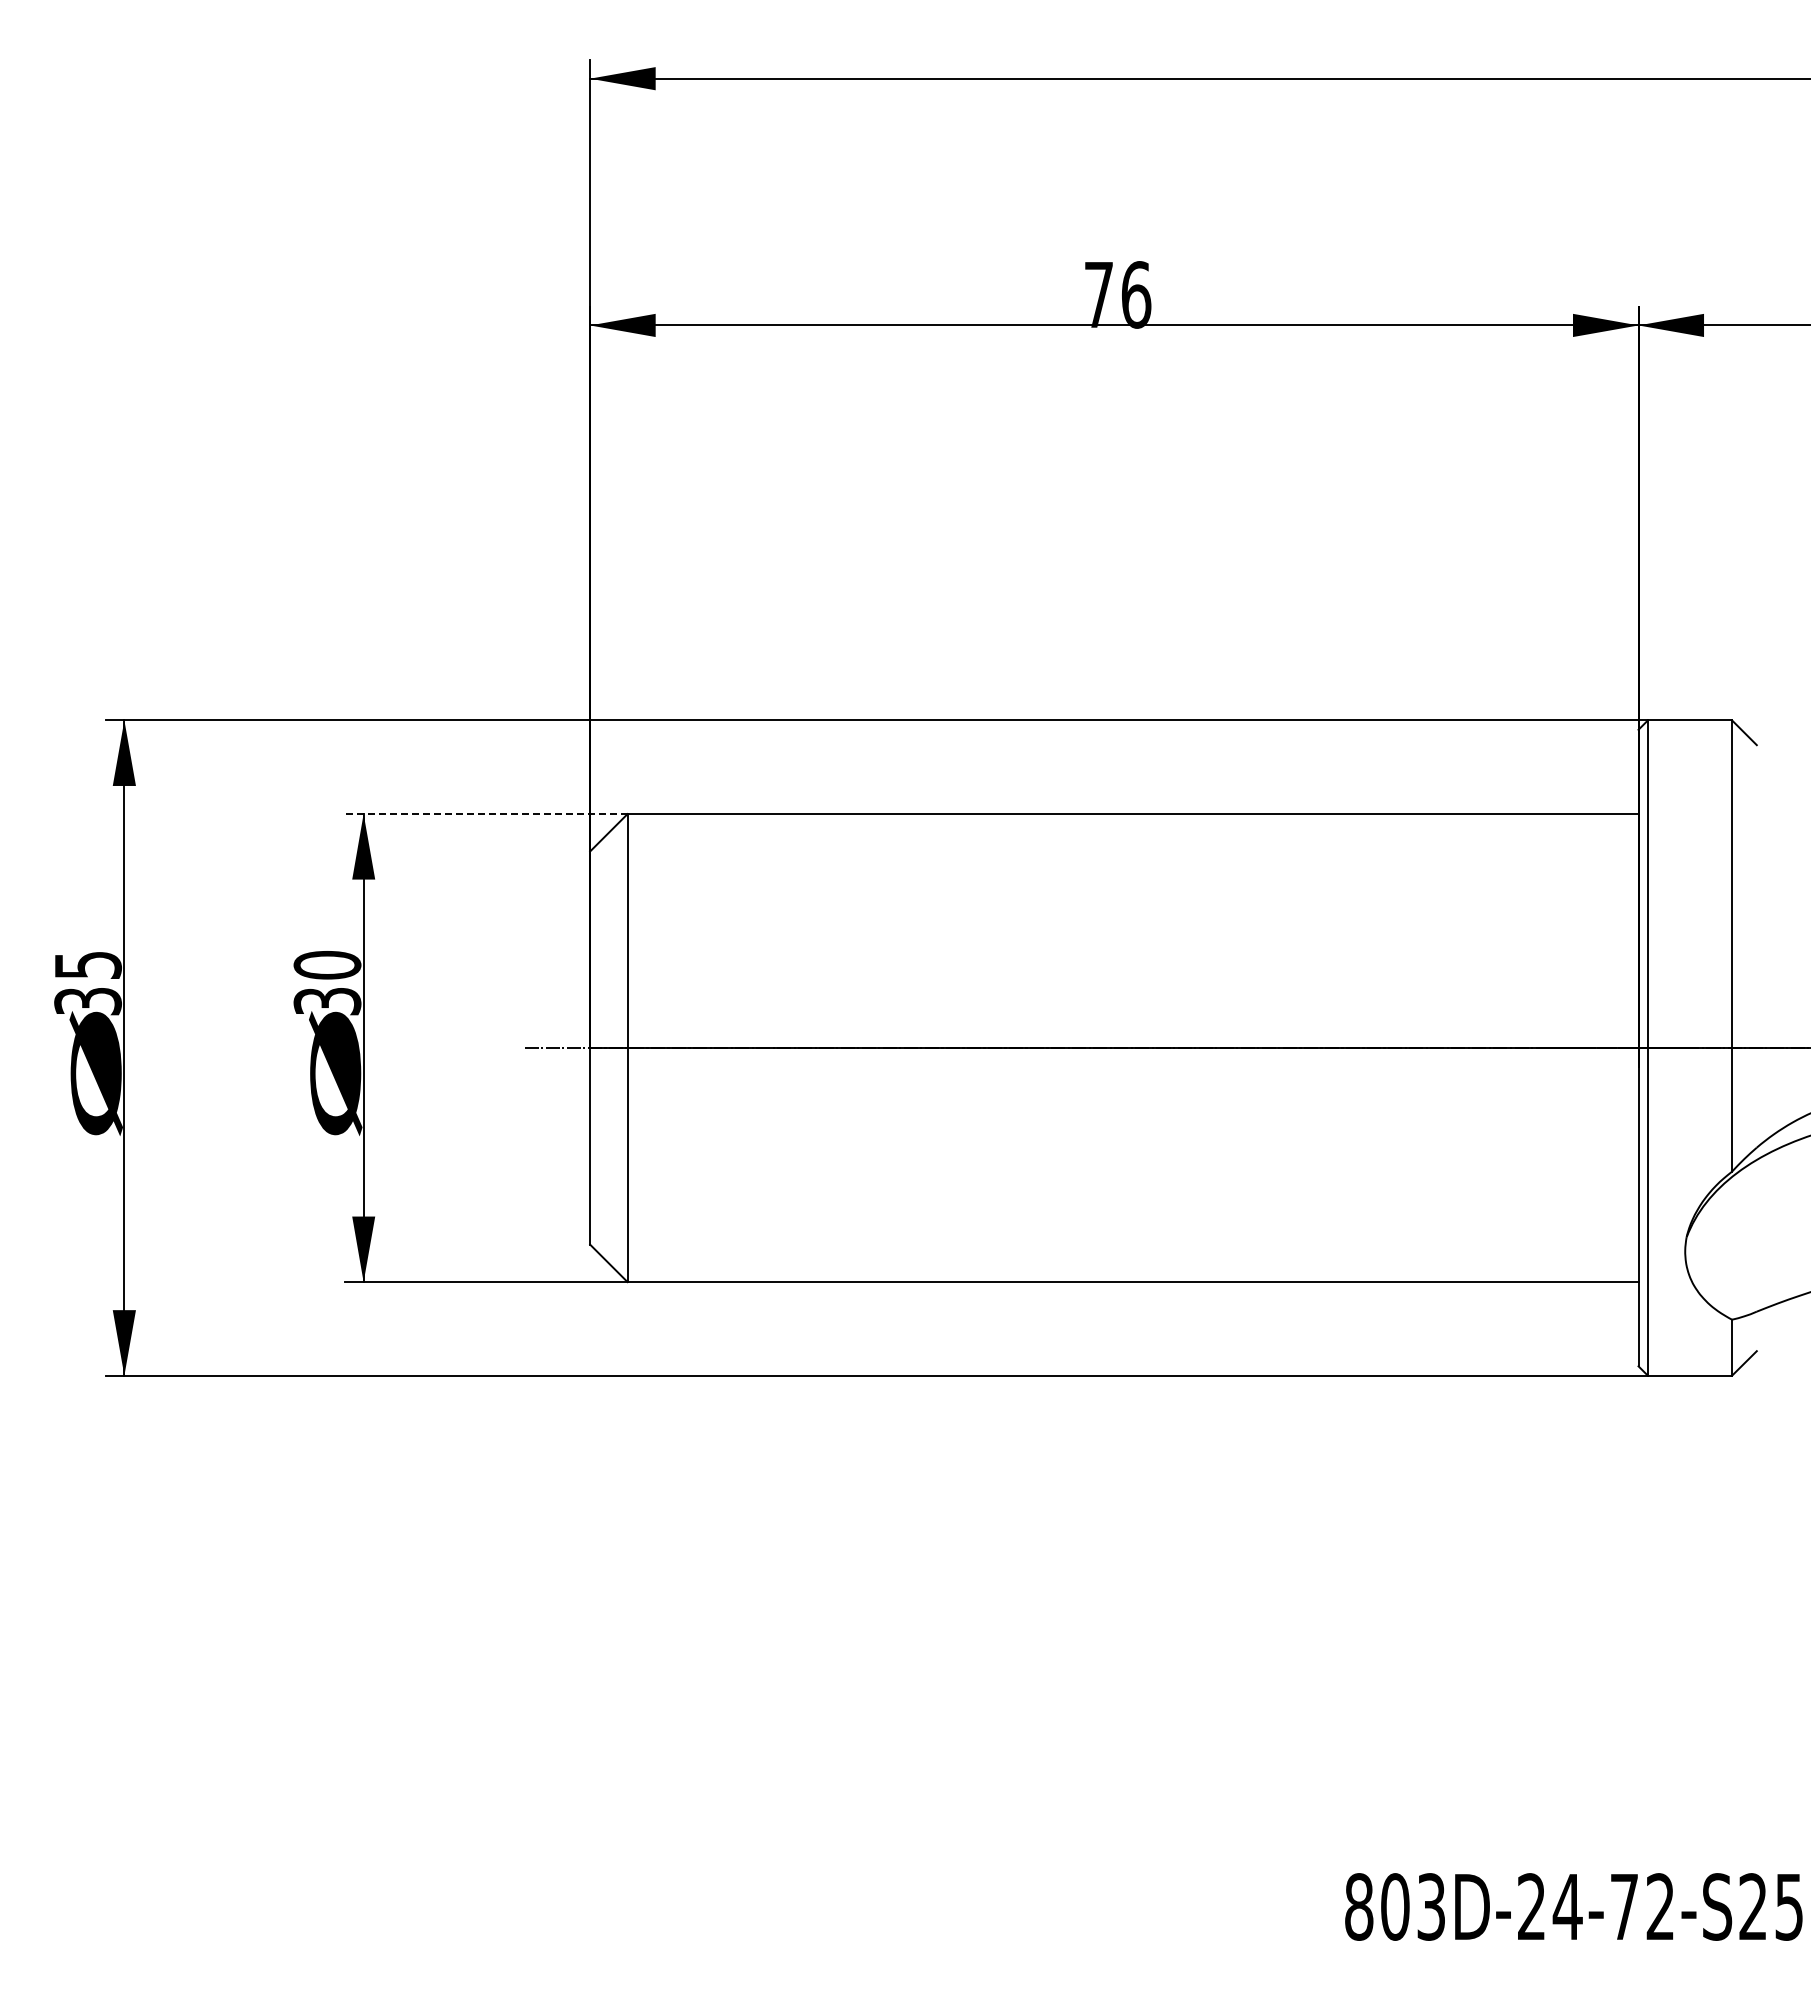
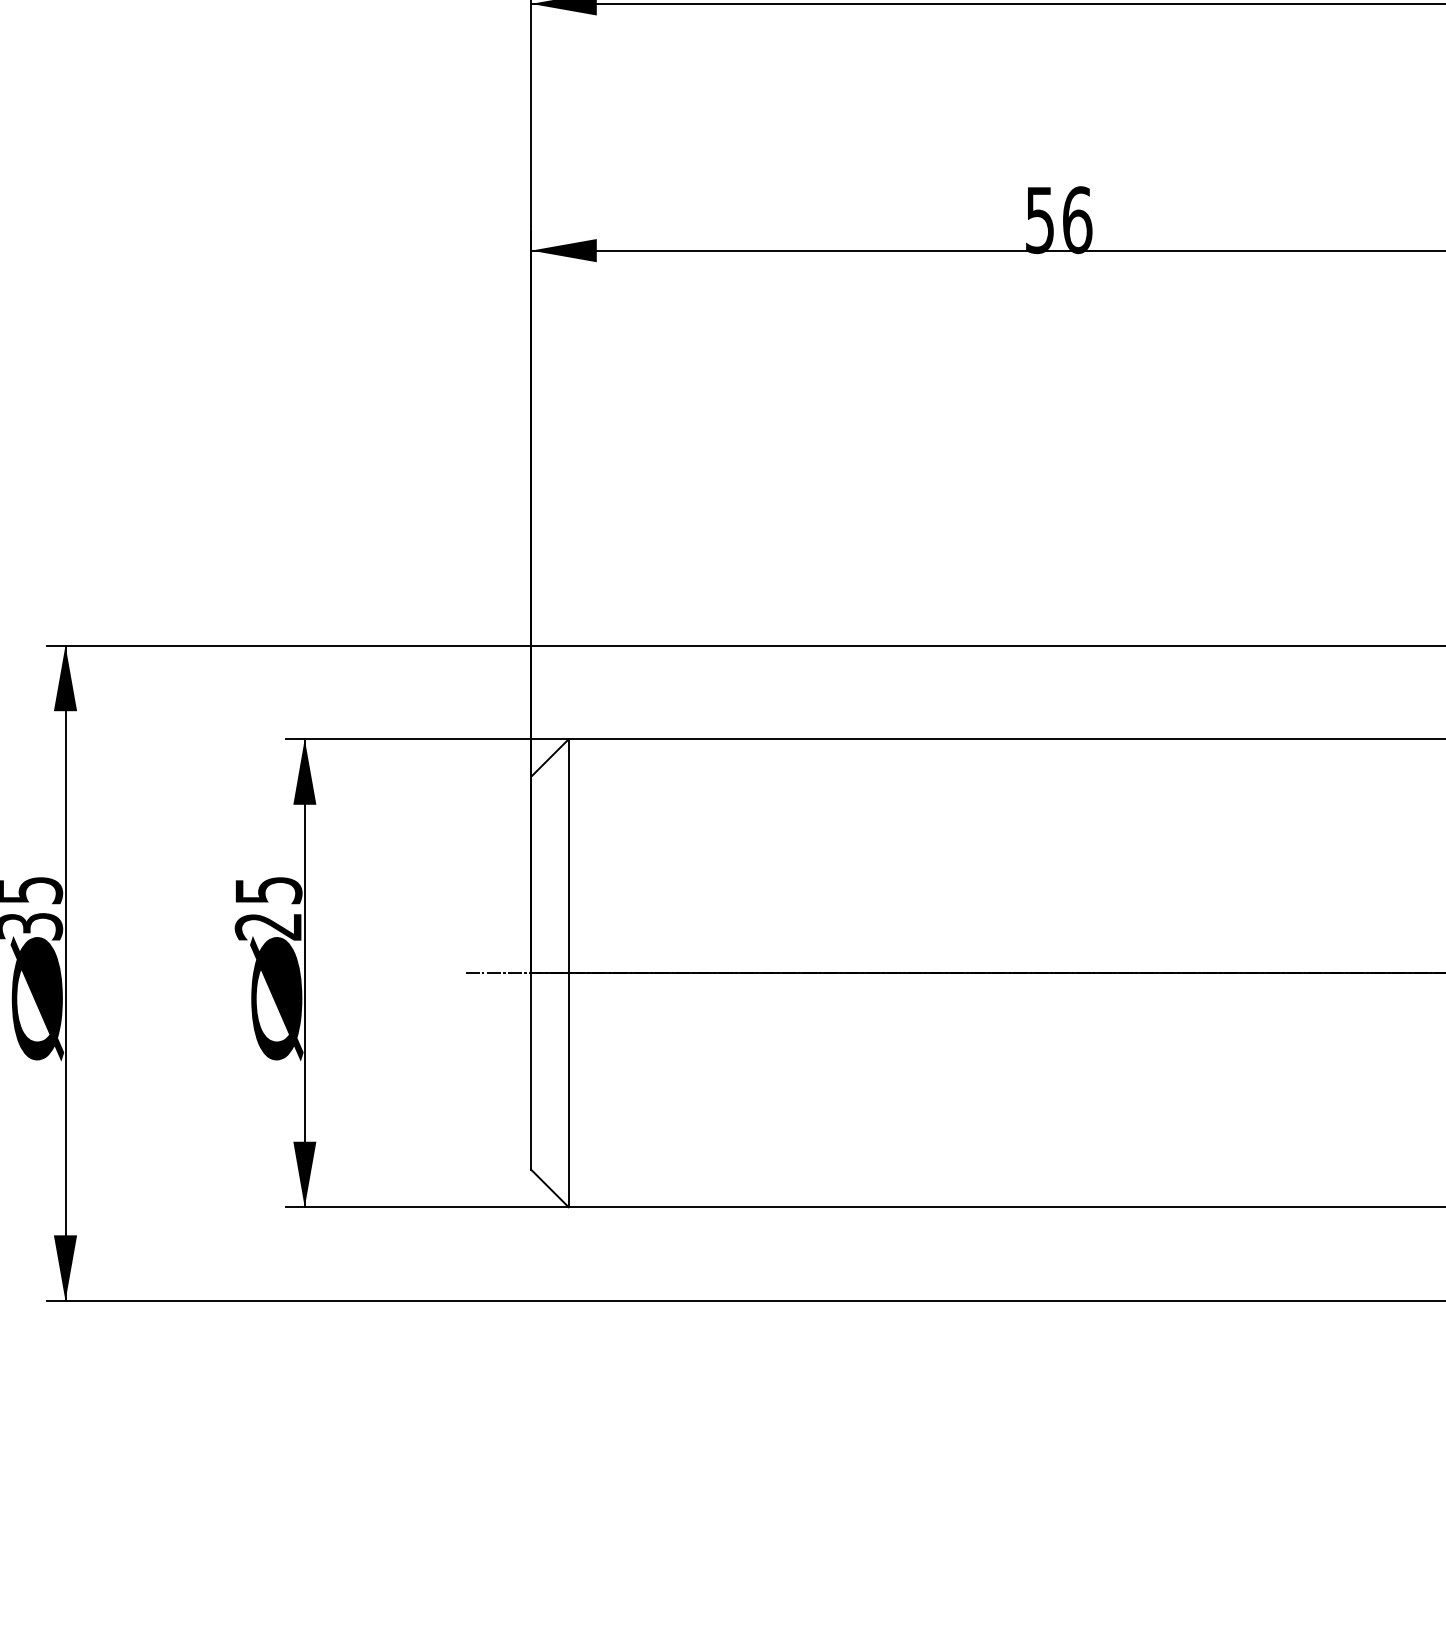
text: (1098, 295) -> (1039, 220), 76 -> 56
line: (485, 814) -> (426, 739), dashed -> solid
text: (327, 983) -> (268, 908), 30 -> 25

